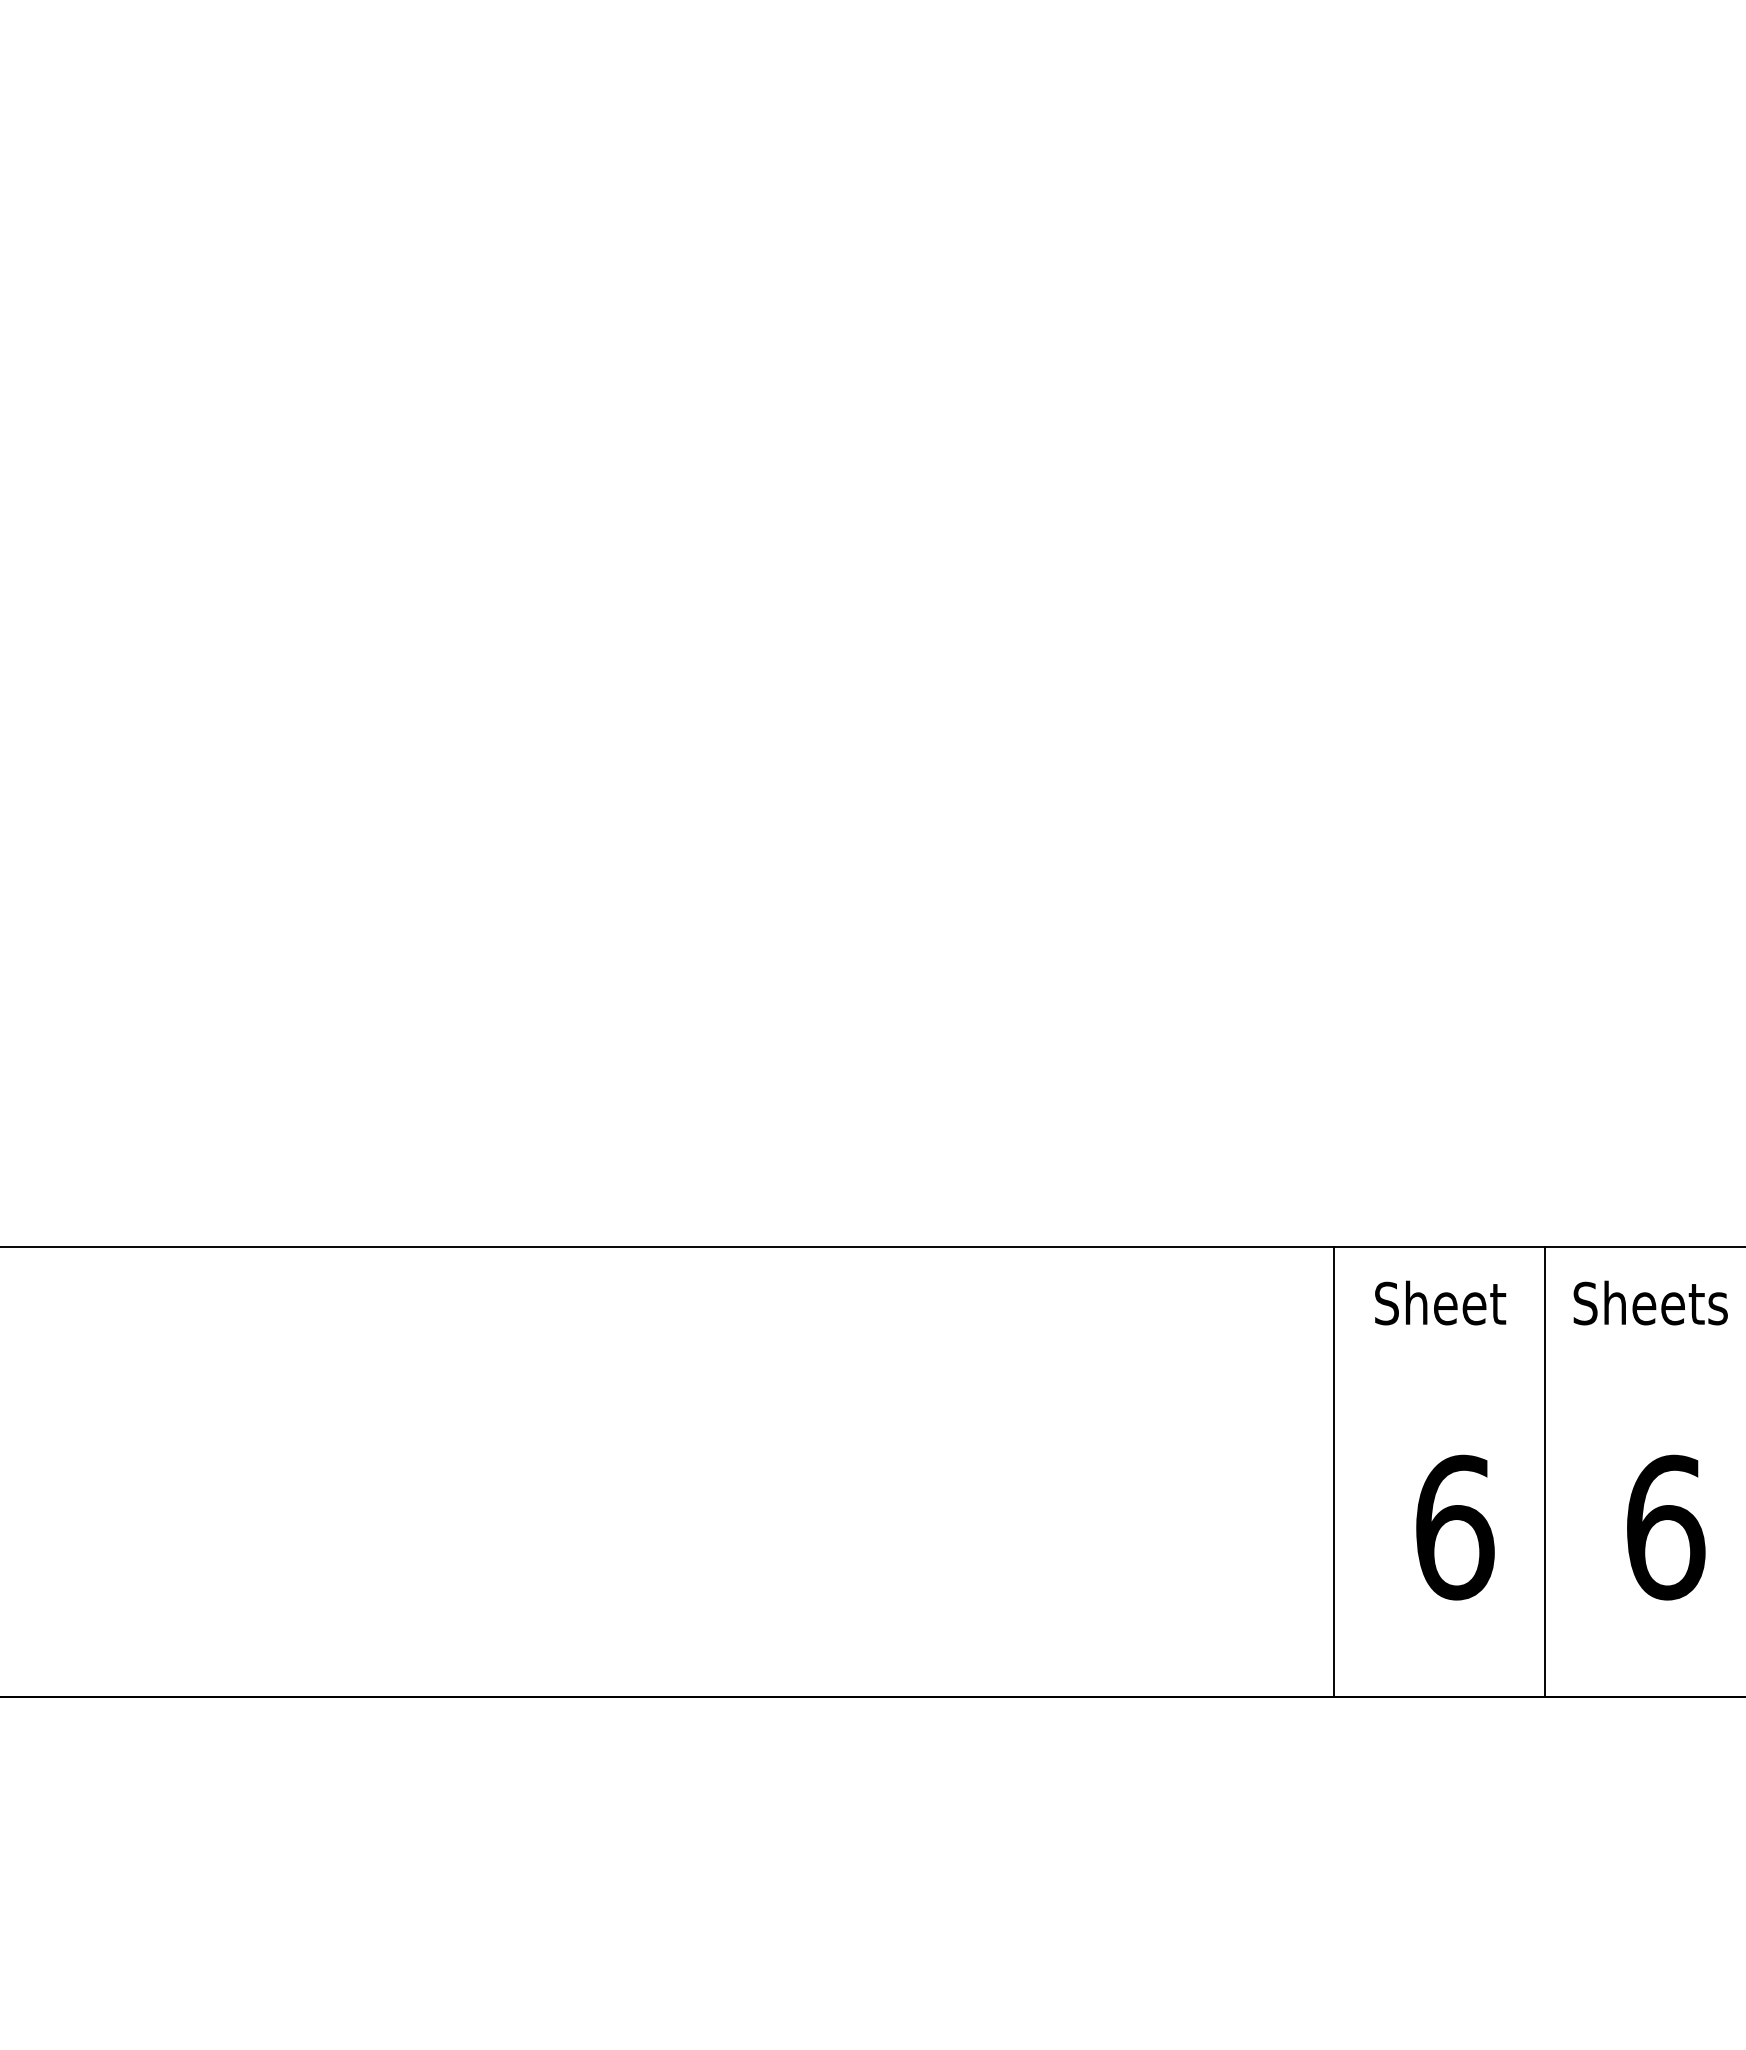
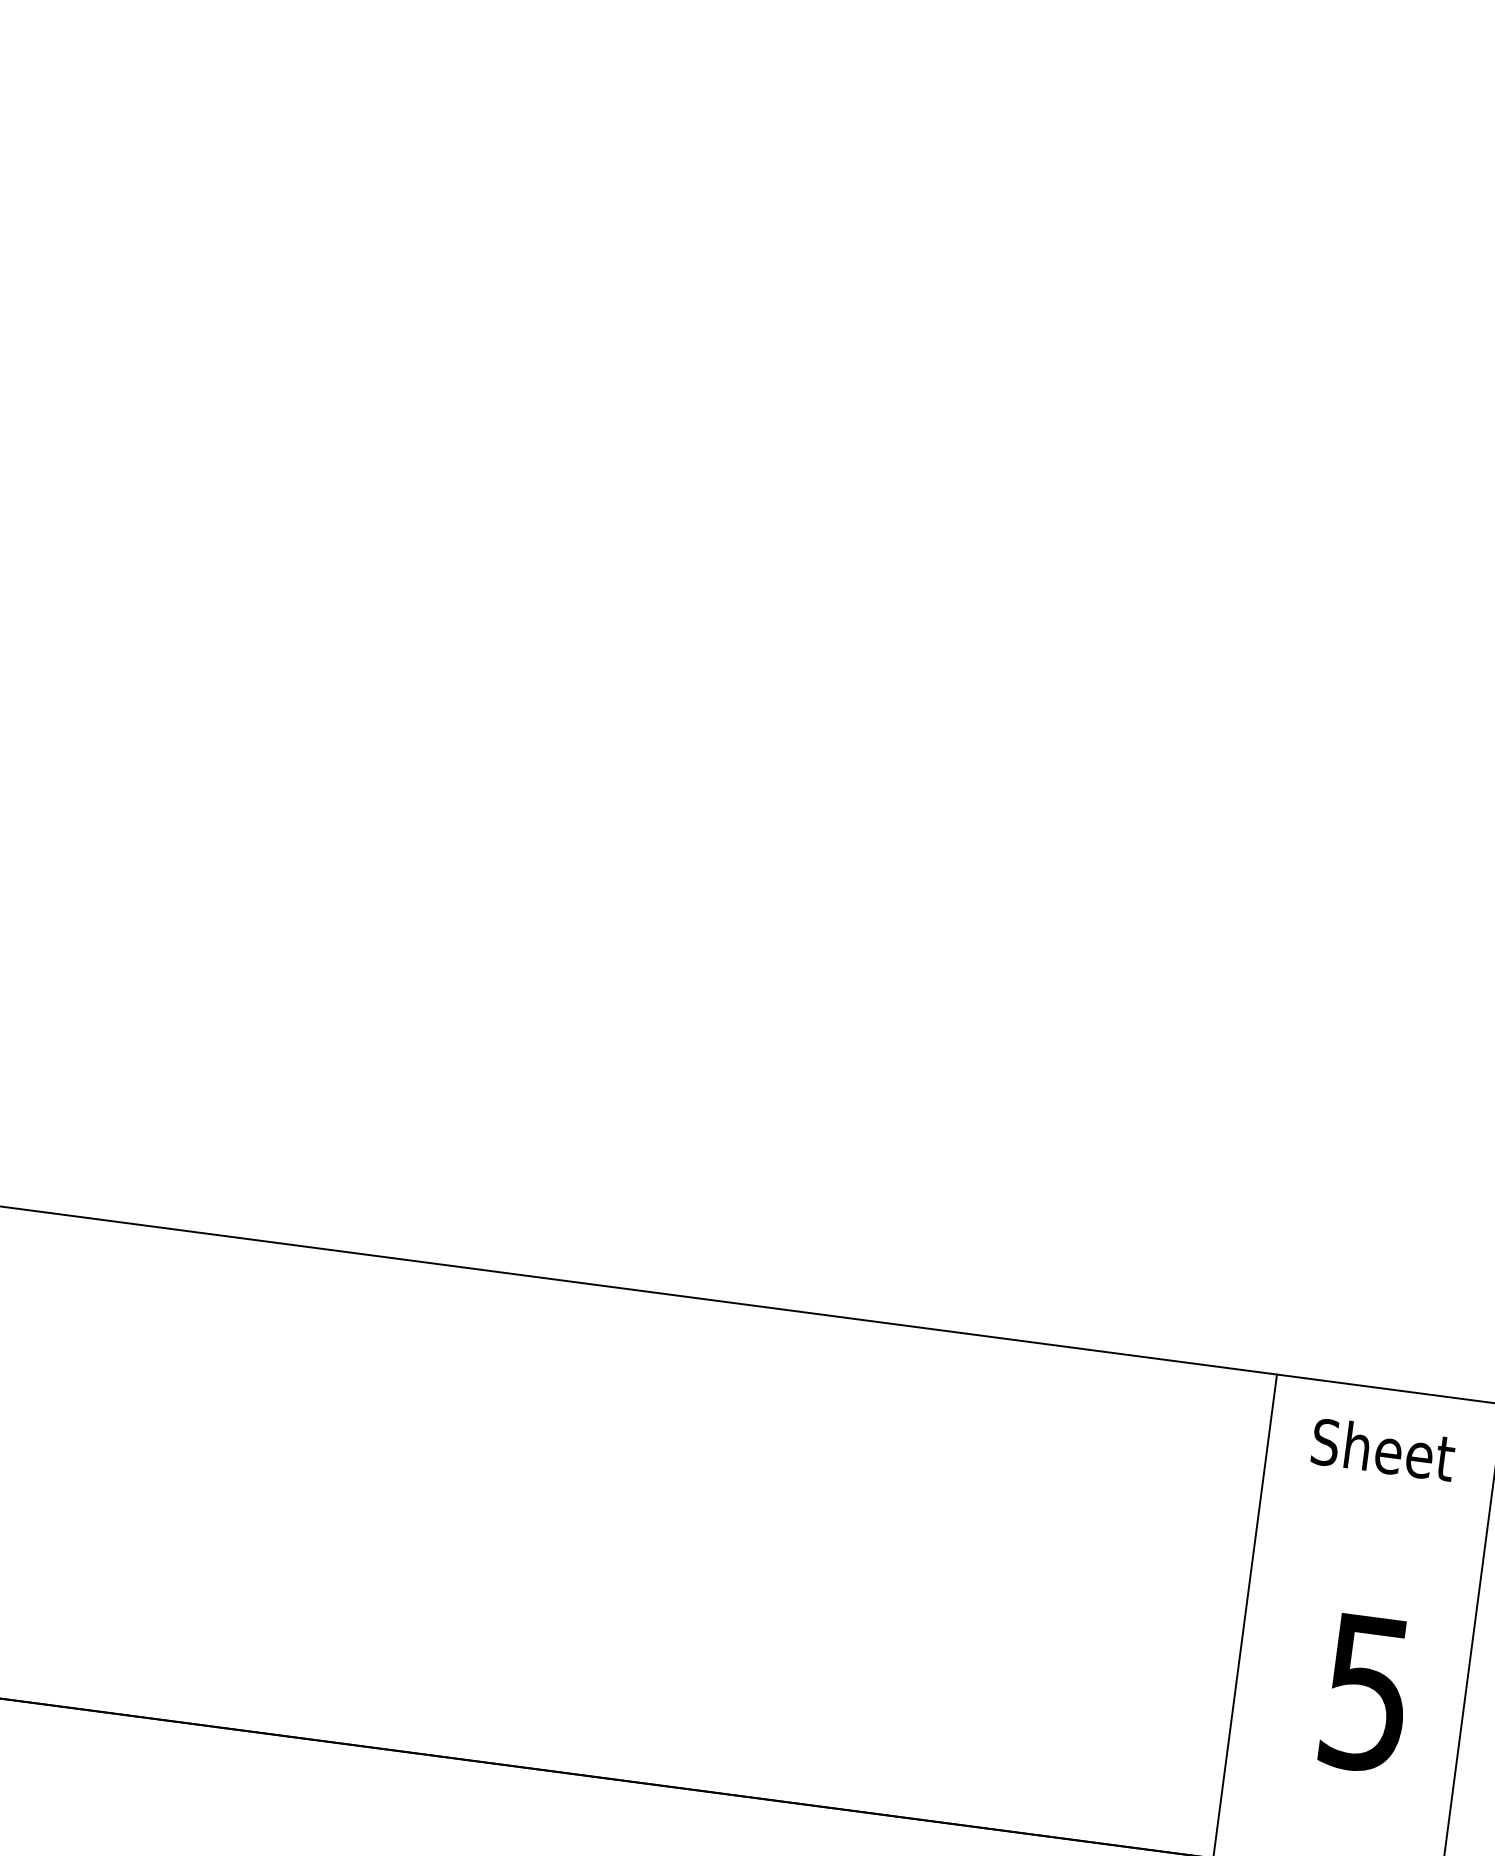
text: (1455, 1527) -> (1367, 1693), 6 -> 5

